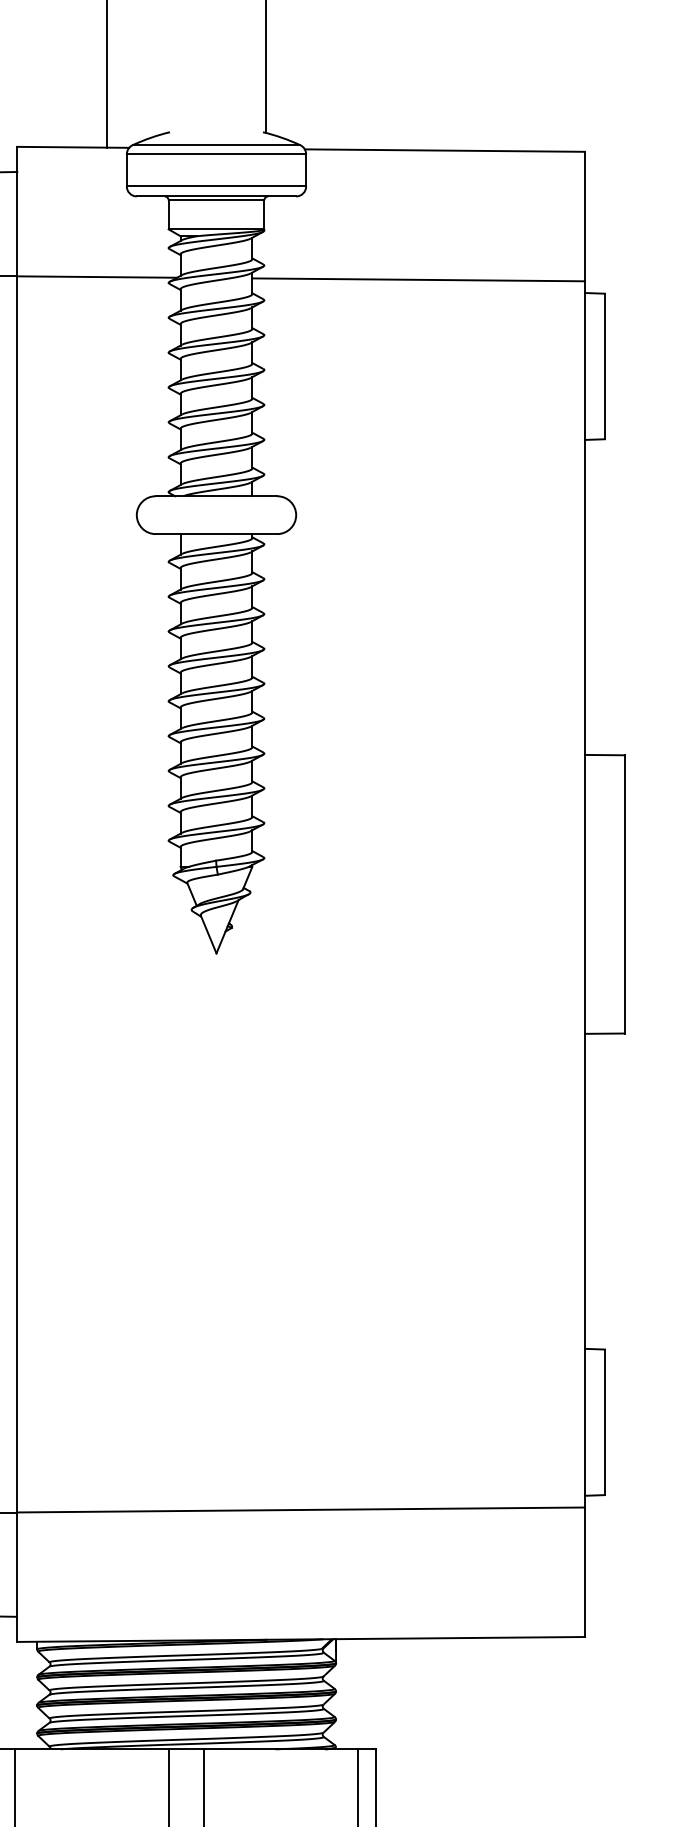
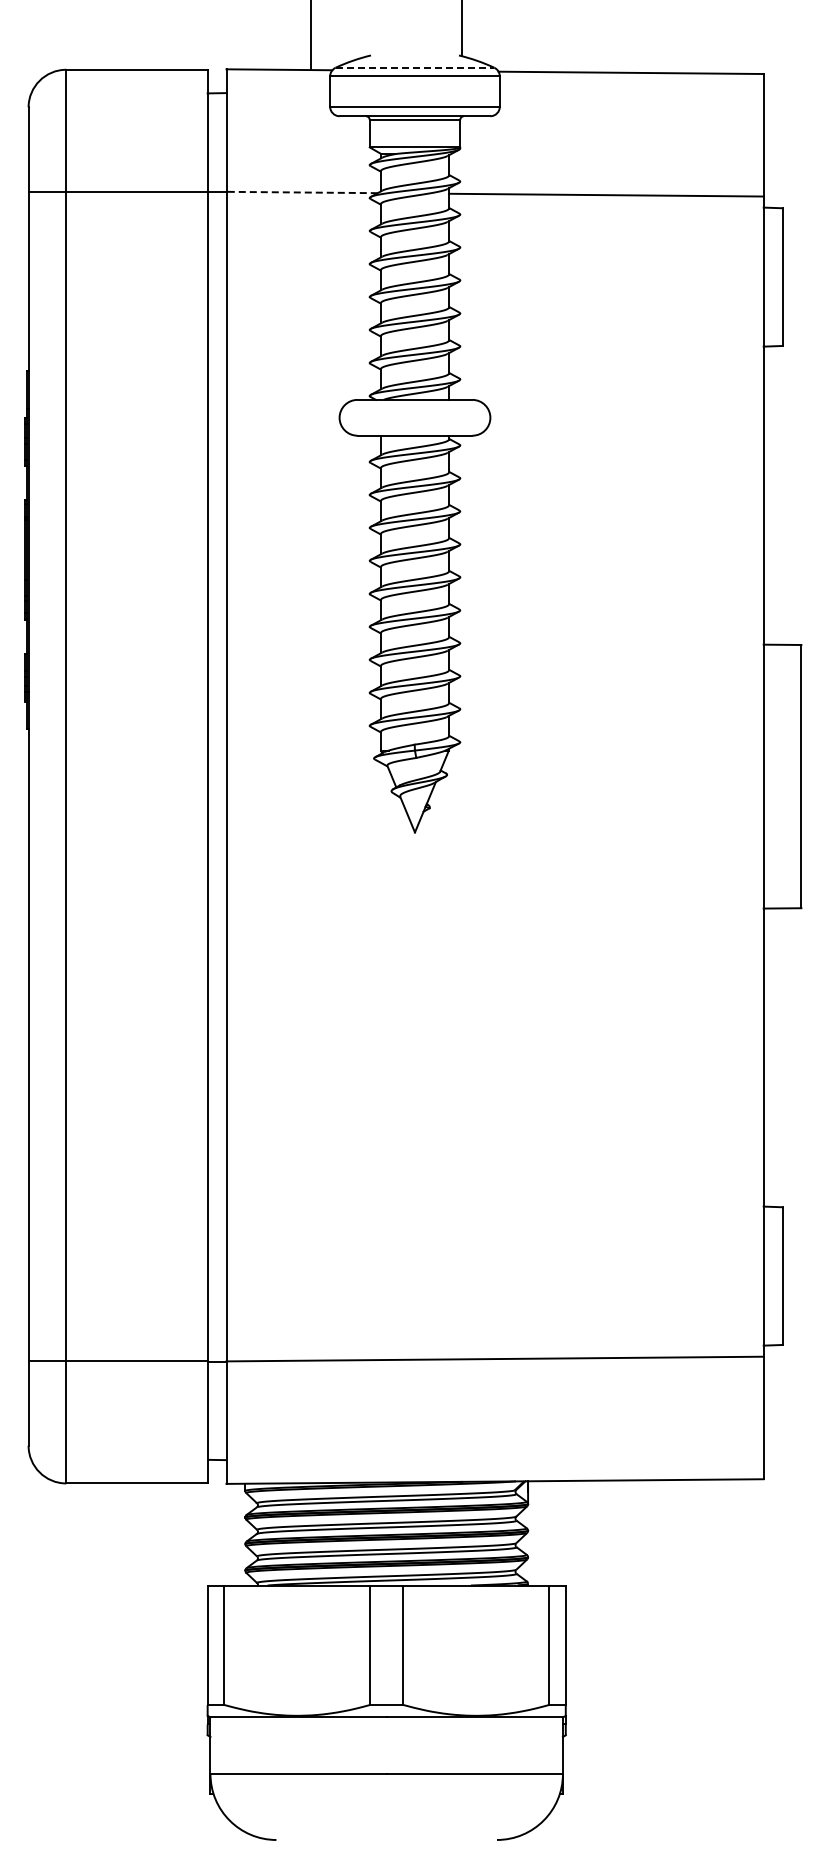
line: (217, 144) -> (415, 67), solid -> dashed
line: (97, 277) -> (302, 192), solid -> dashed

